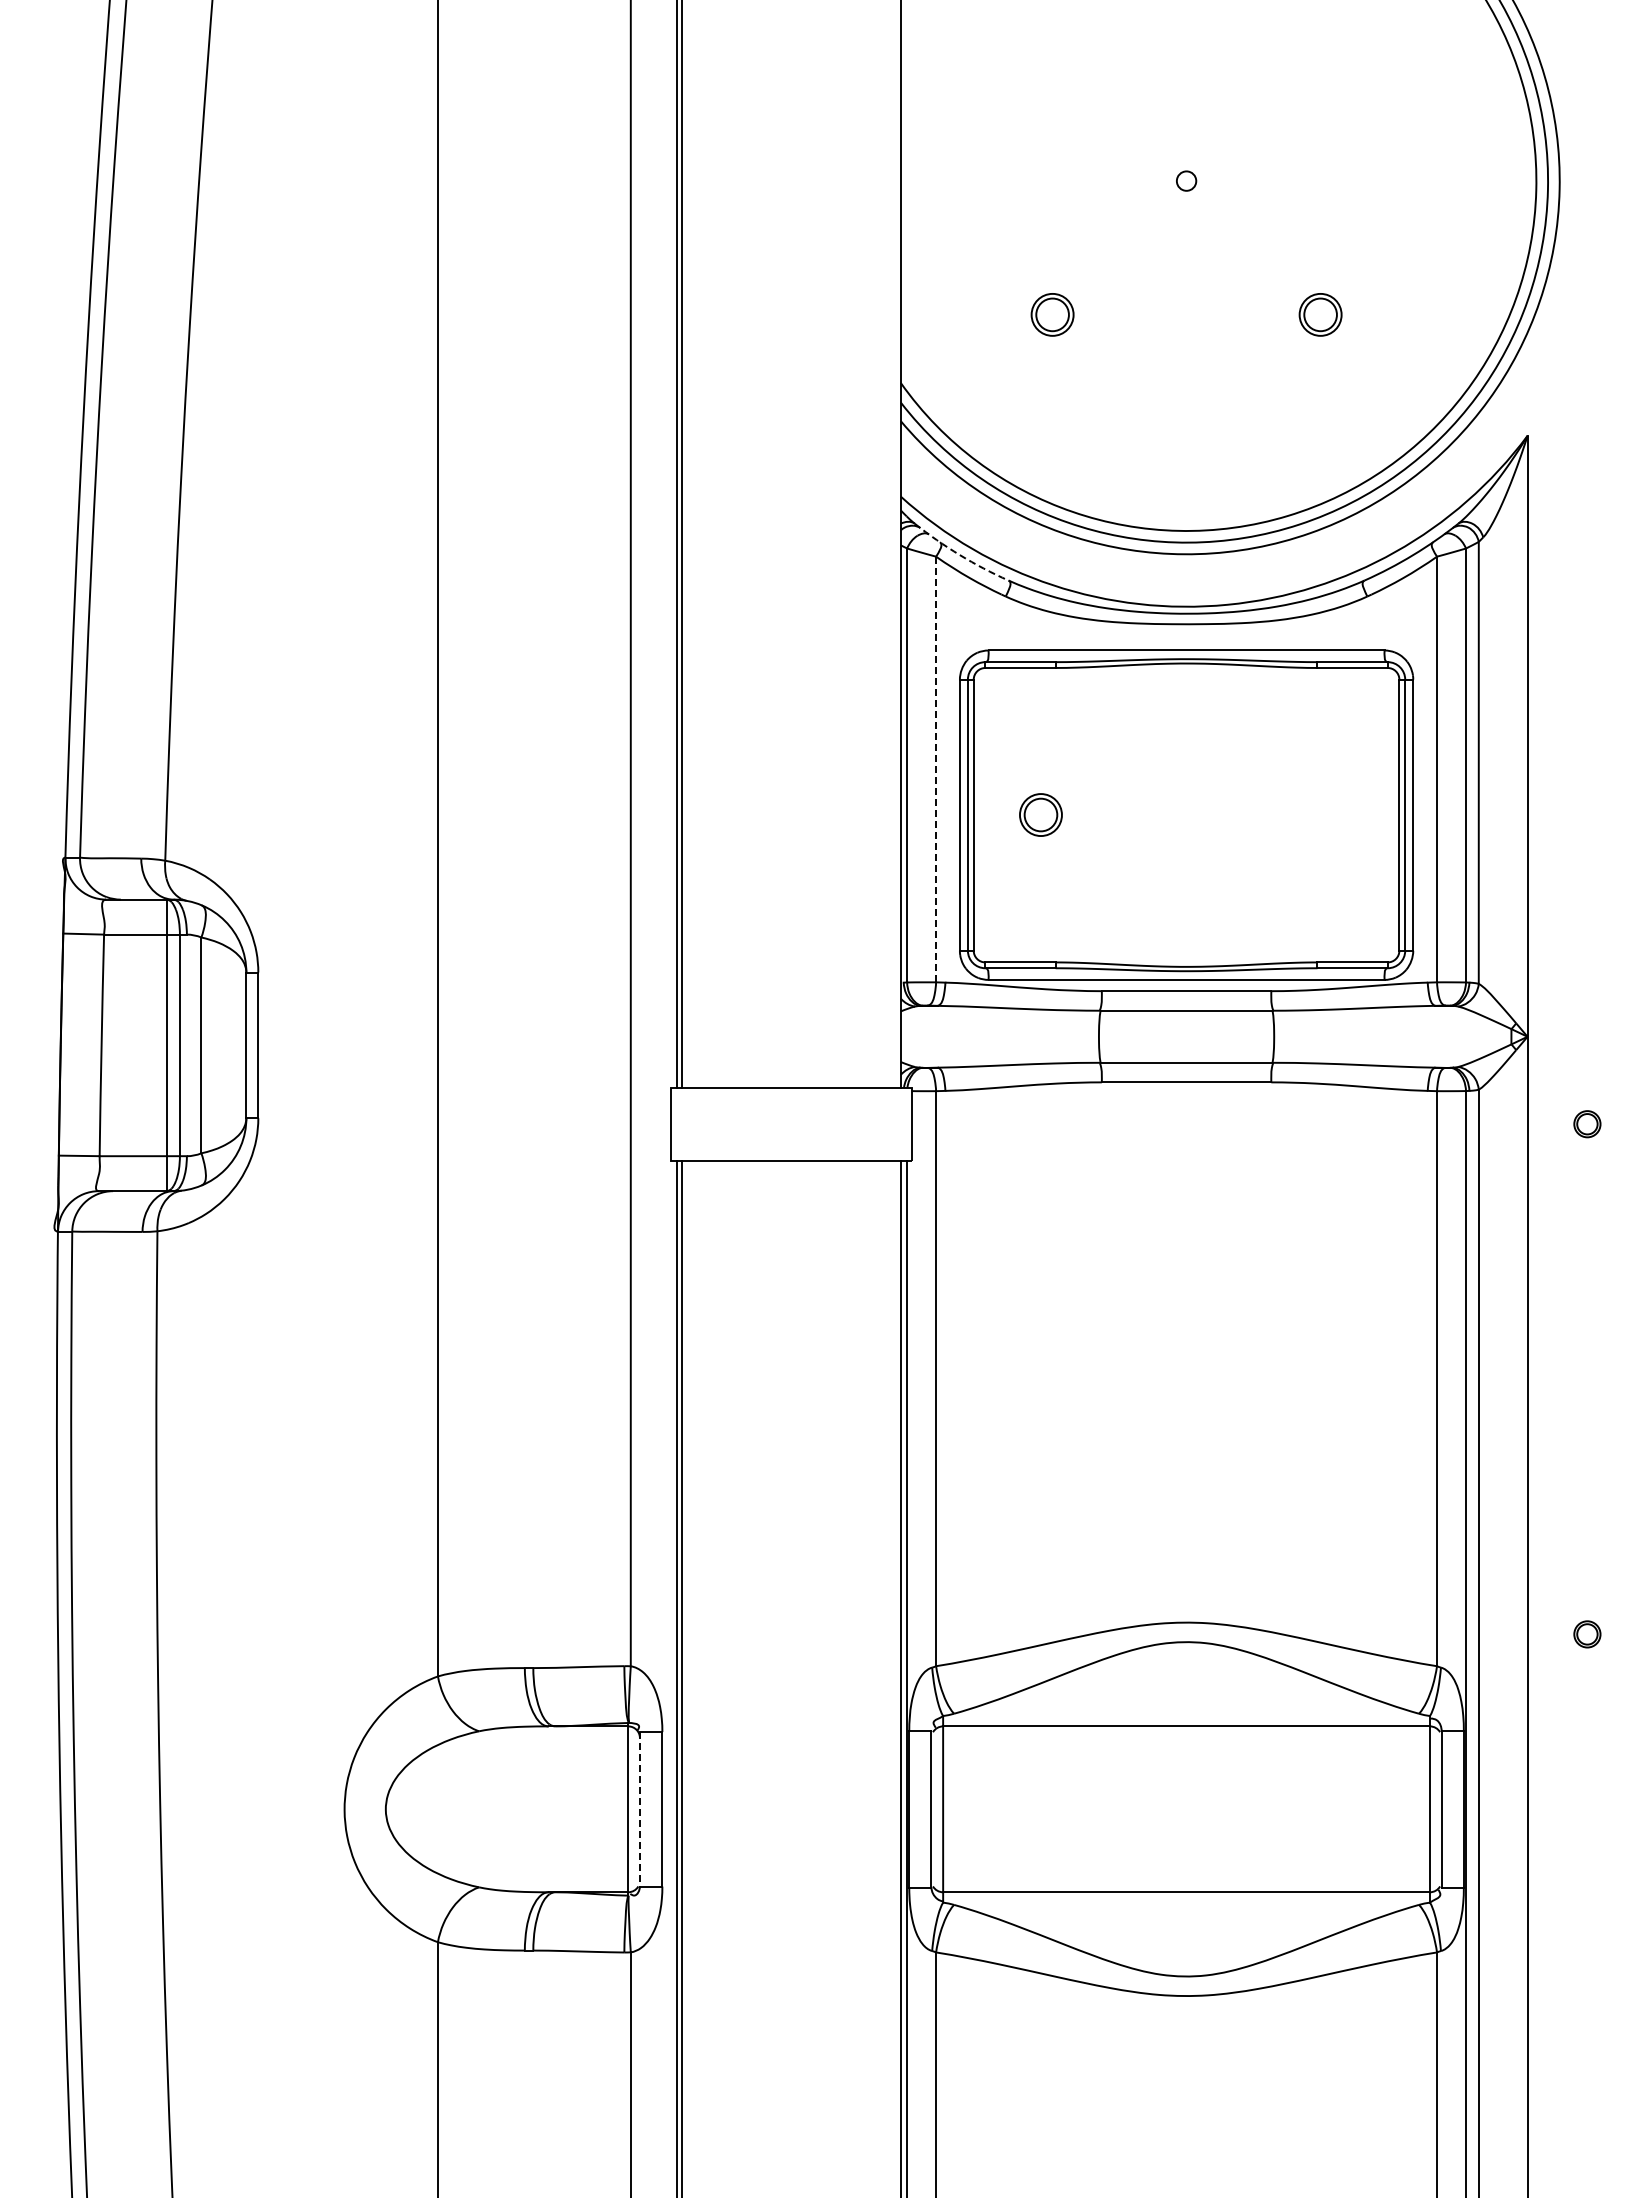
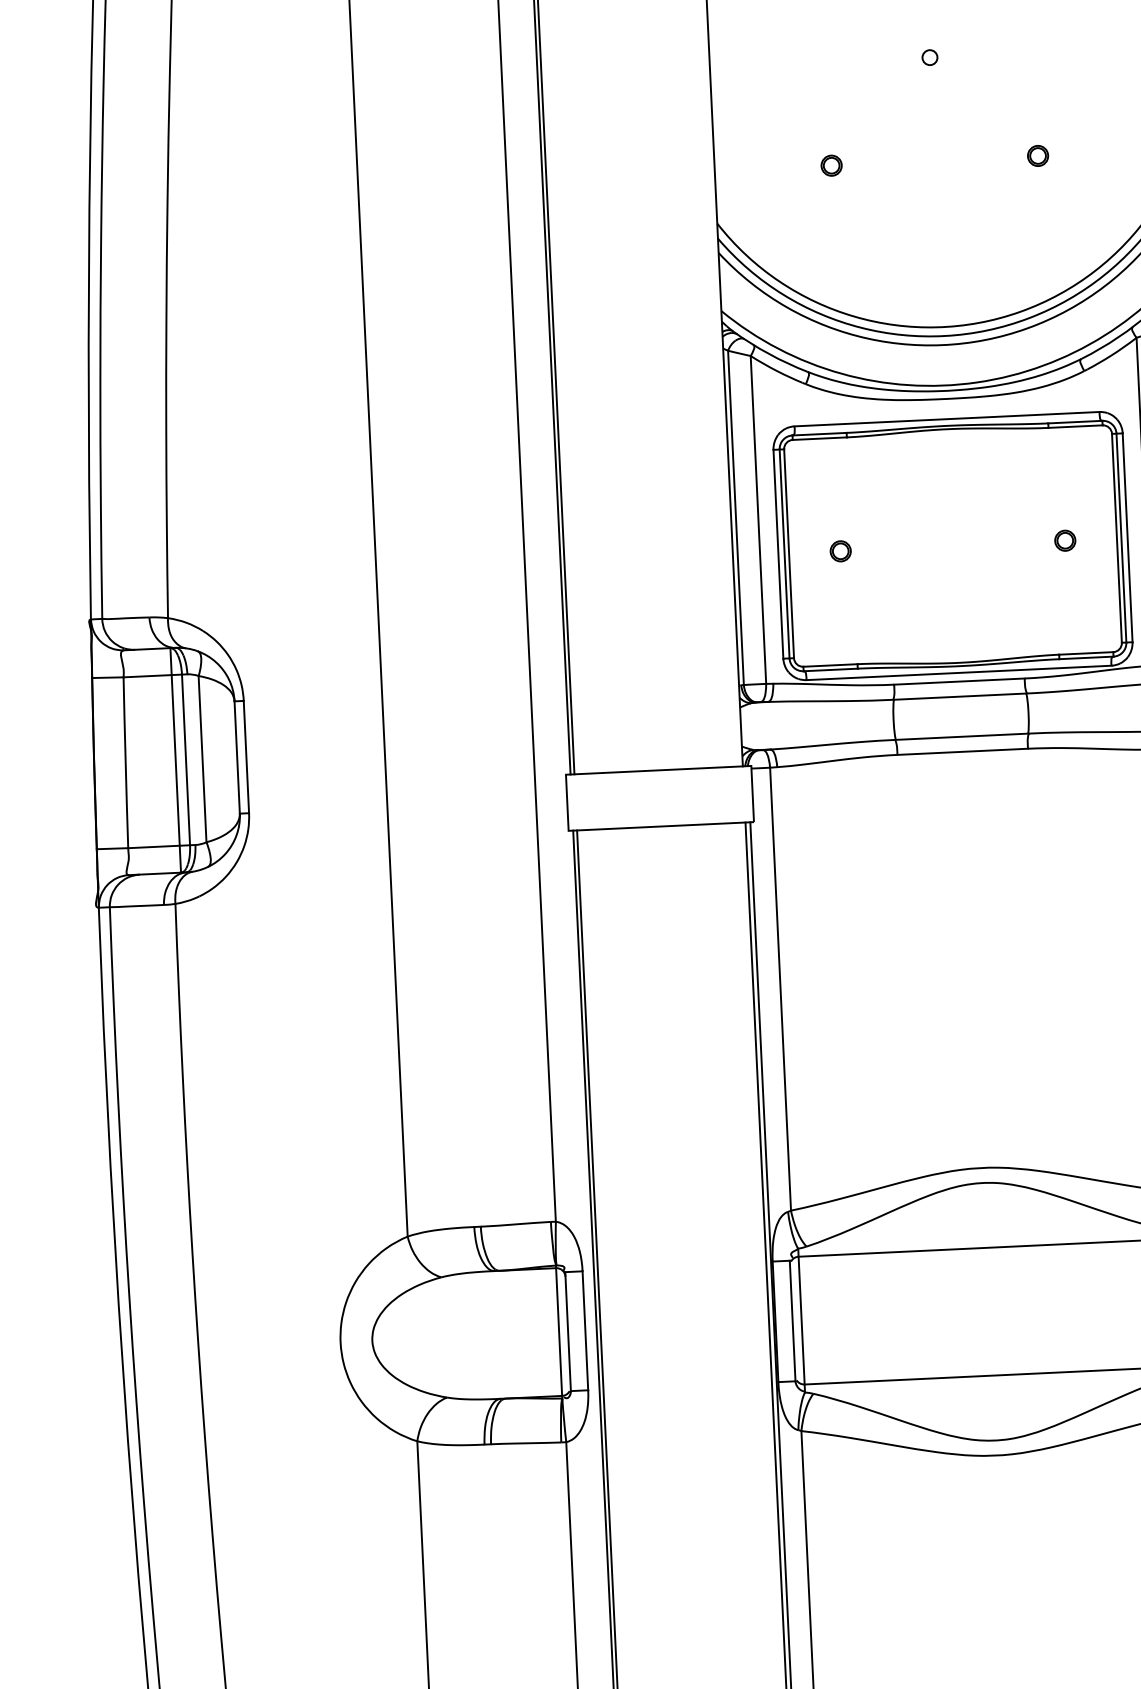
part: (1052, 315) -> (831, 166), size x0.62
part: (1320, 315) -> (1038, 156), size x0.62
arc: (959, 555) -> (768, 354), dashed -> solid
line: (936, 769) -> (758, 519), dashed -> solid
part: (1040, 815) -> (840, 551), size x0.62
part: (1332, 815) -> (1065, 540), added
line: (639, 1809) -> (567, 1331), dashed -> solid

